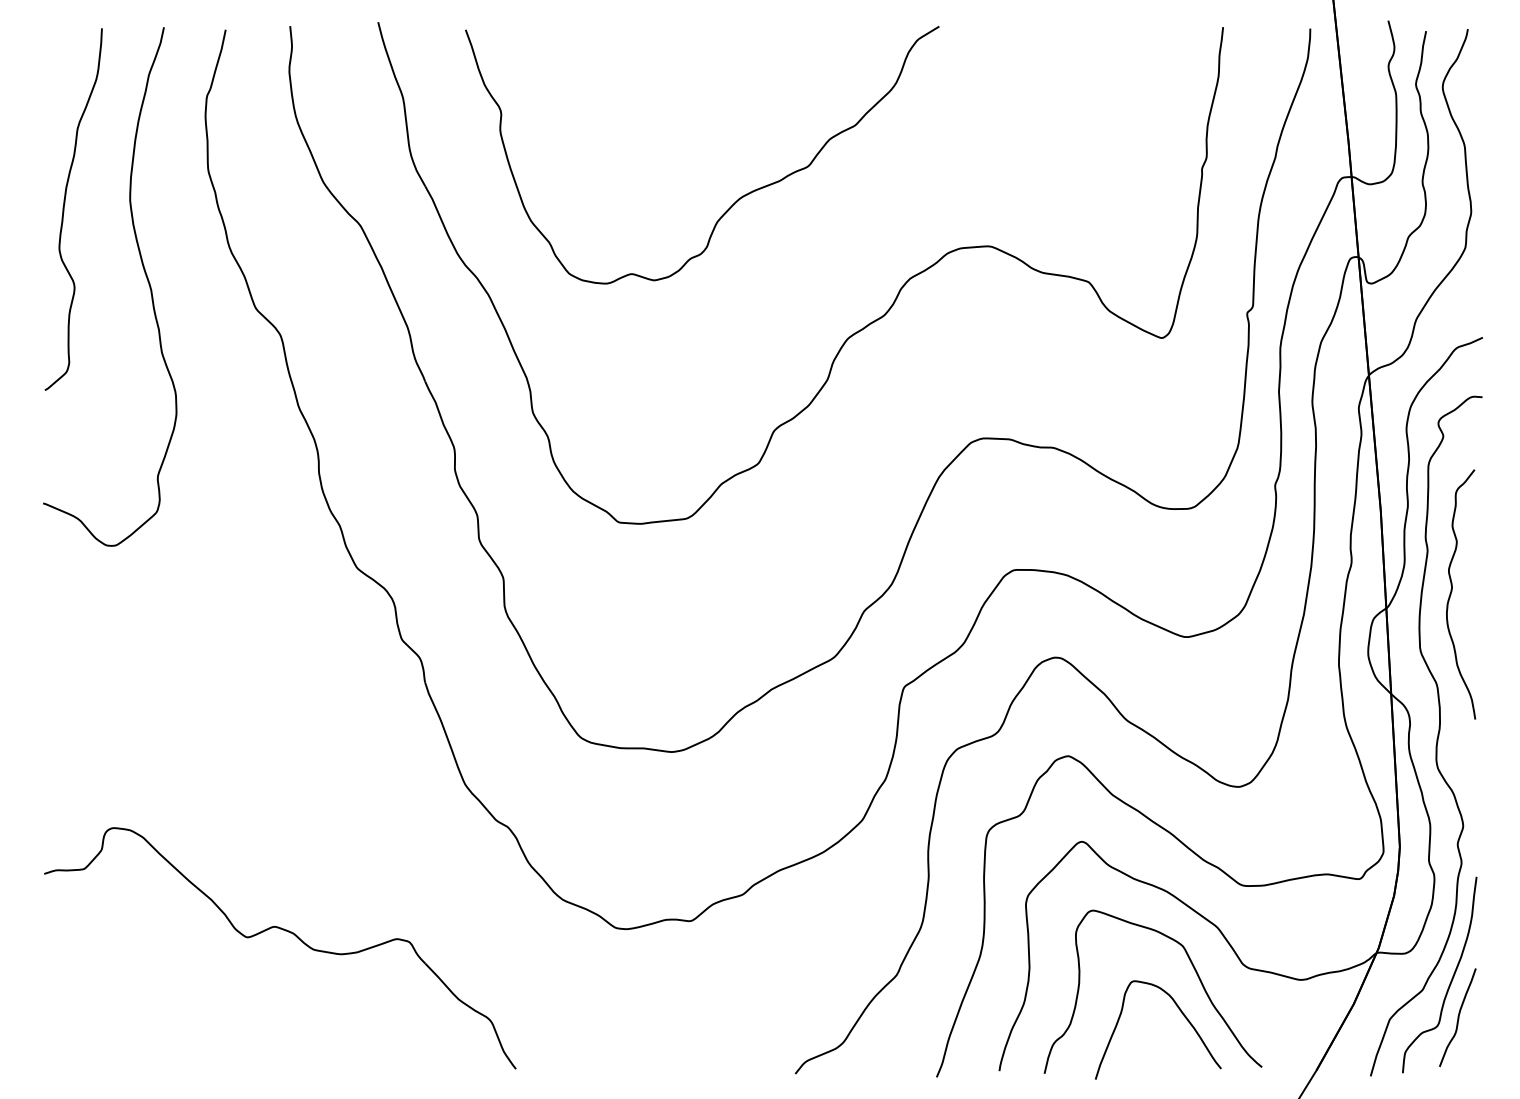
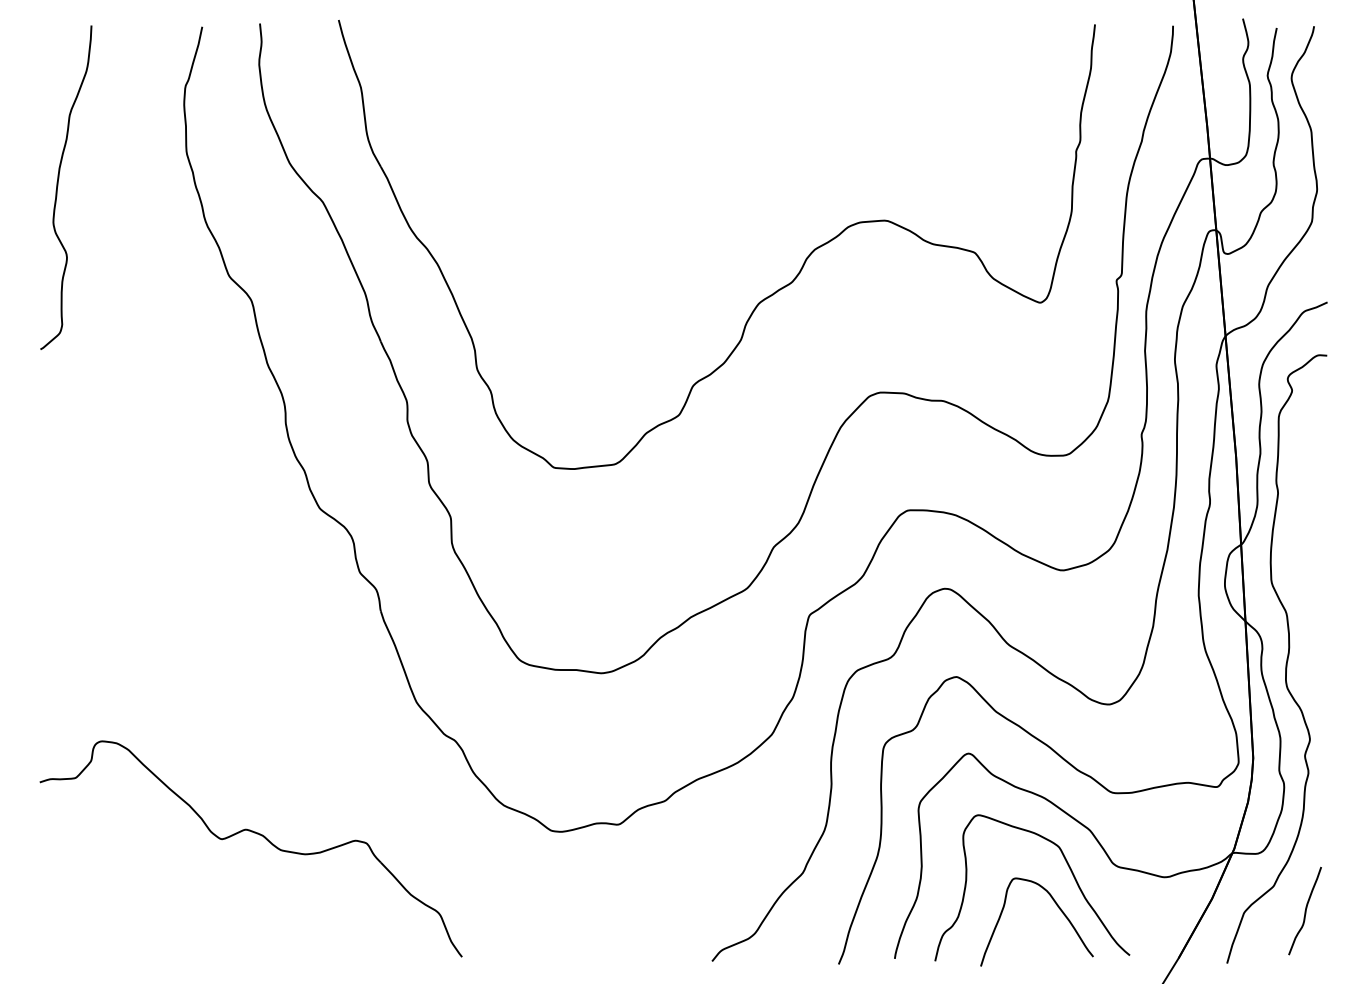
curve: (739, 197) -> (662, 176), removed
curve: (144, 272) -> (129, 244), removed
curve: (1452, 591) -> (1300, 529), removed
curve: (1451, 977) -> (1299, 875), removed

